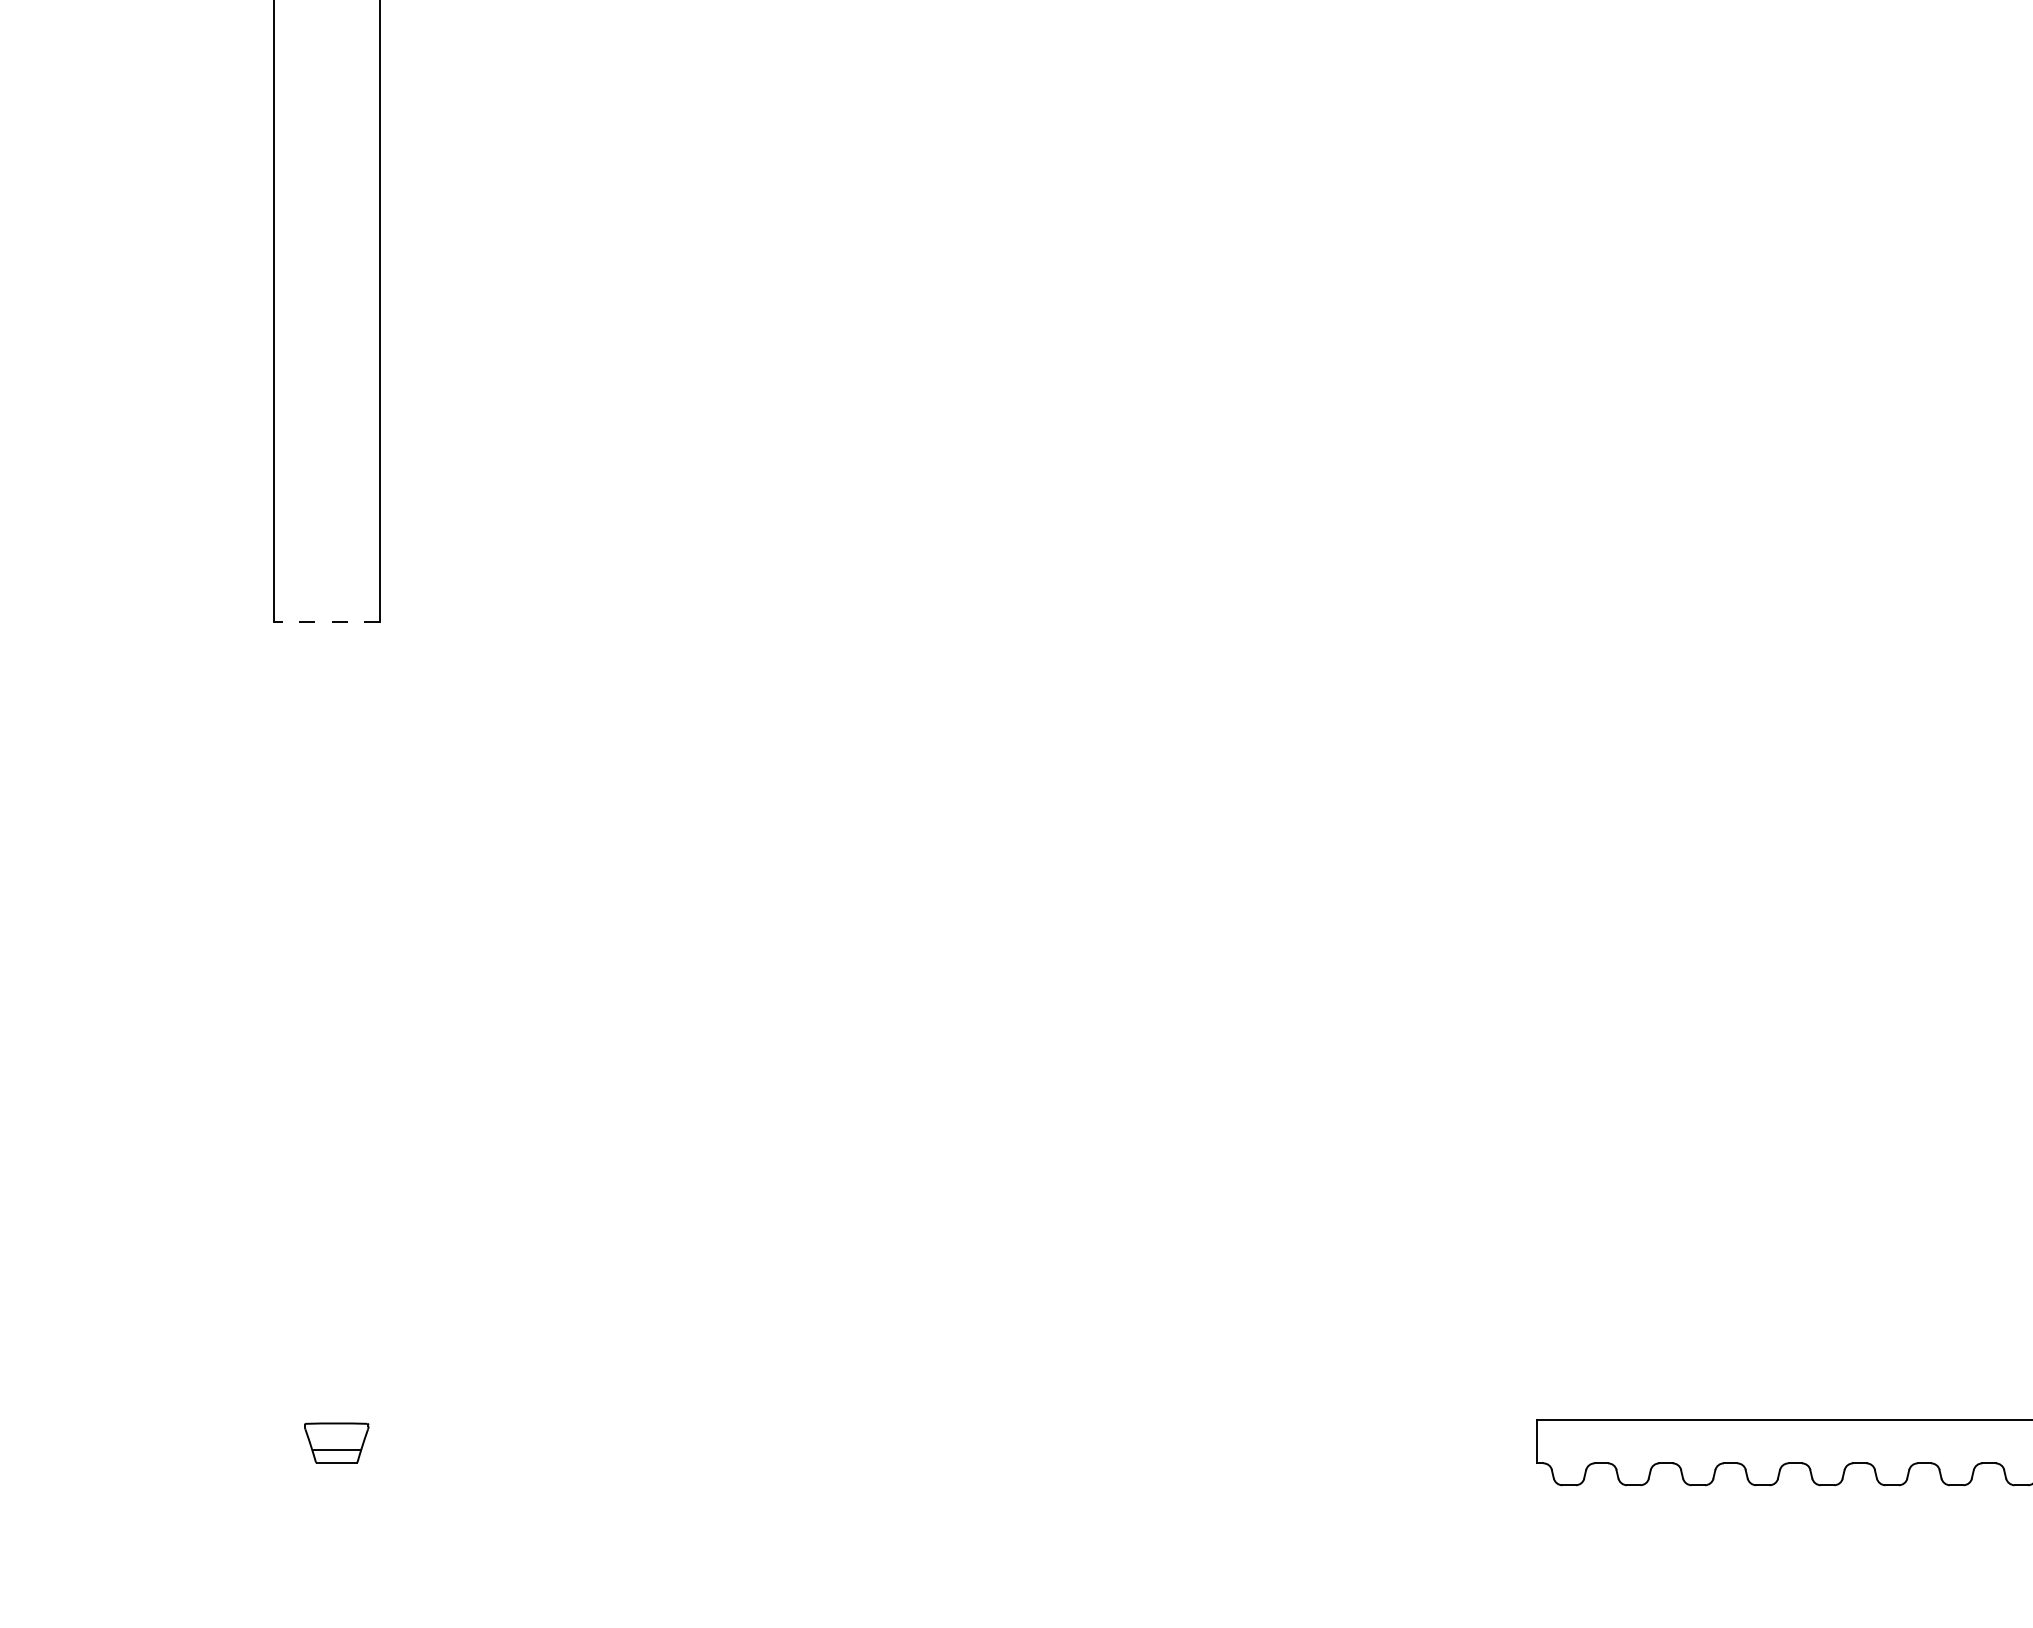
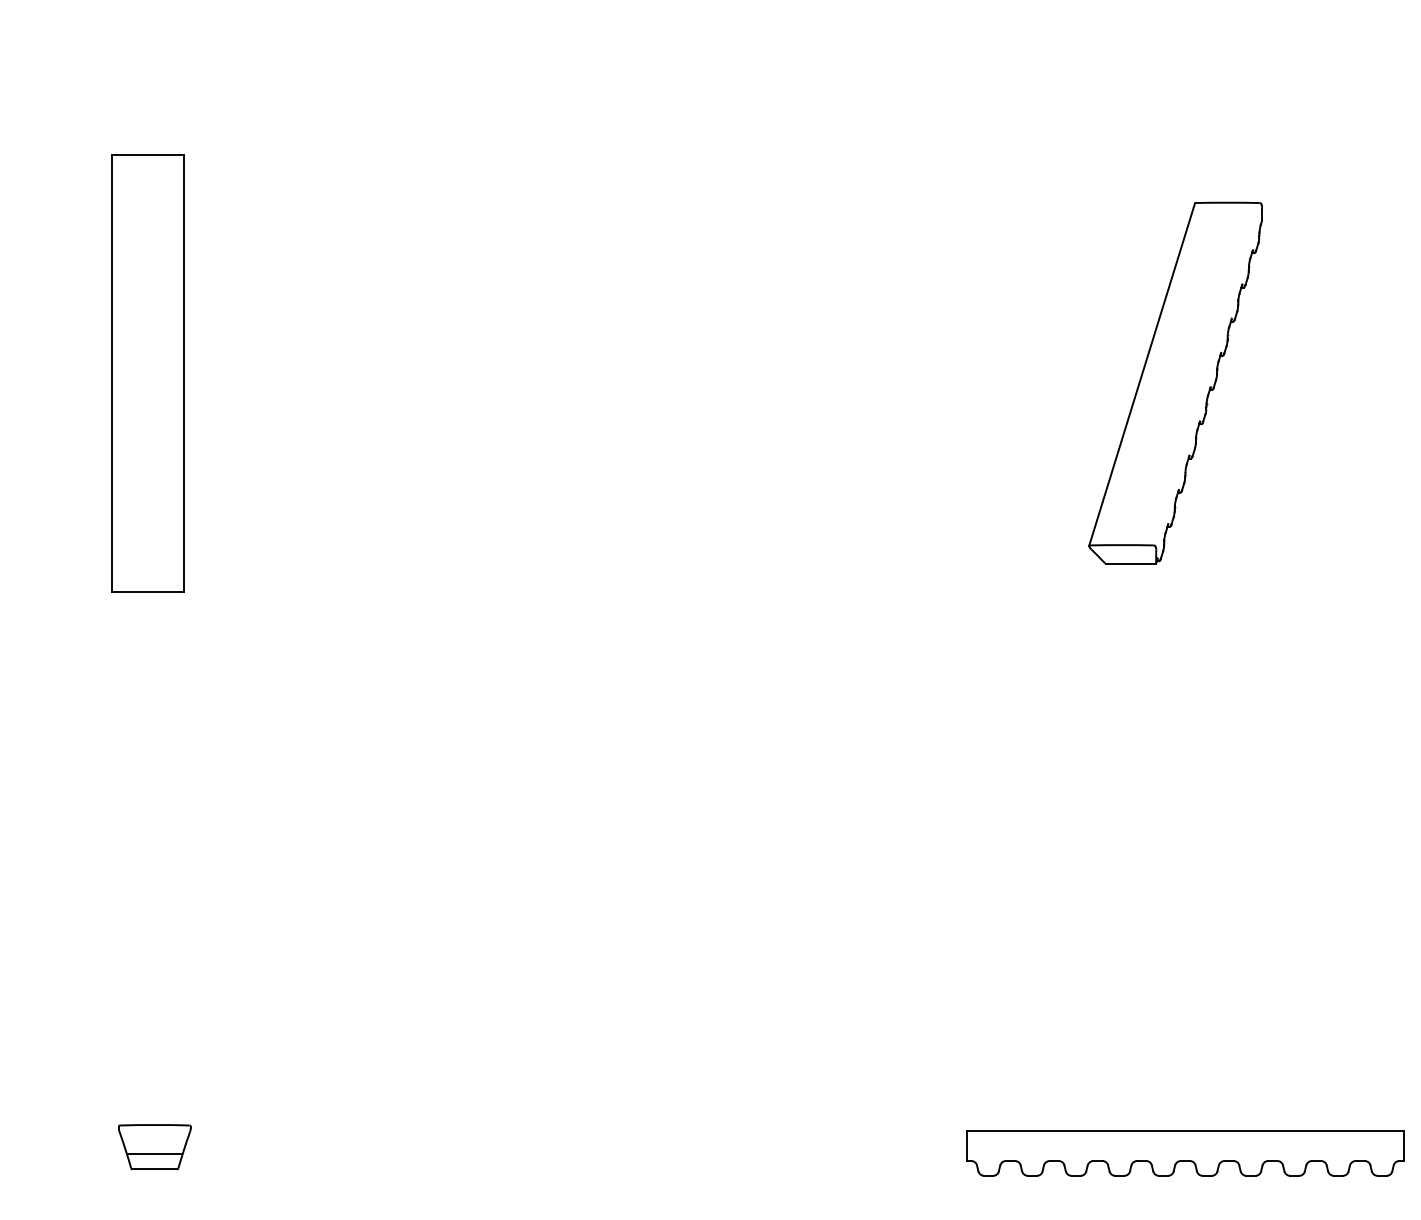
part: (1845, 312) -> (1175, 382), added
line: (327, 621) -> (148, 591), dashed -> solid
part: (336, 1443) -> (154, 1147), size x1.67

